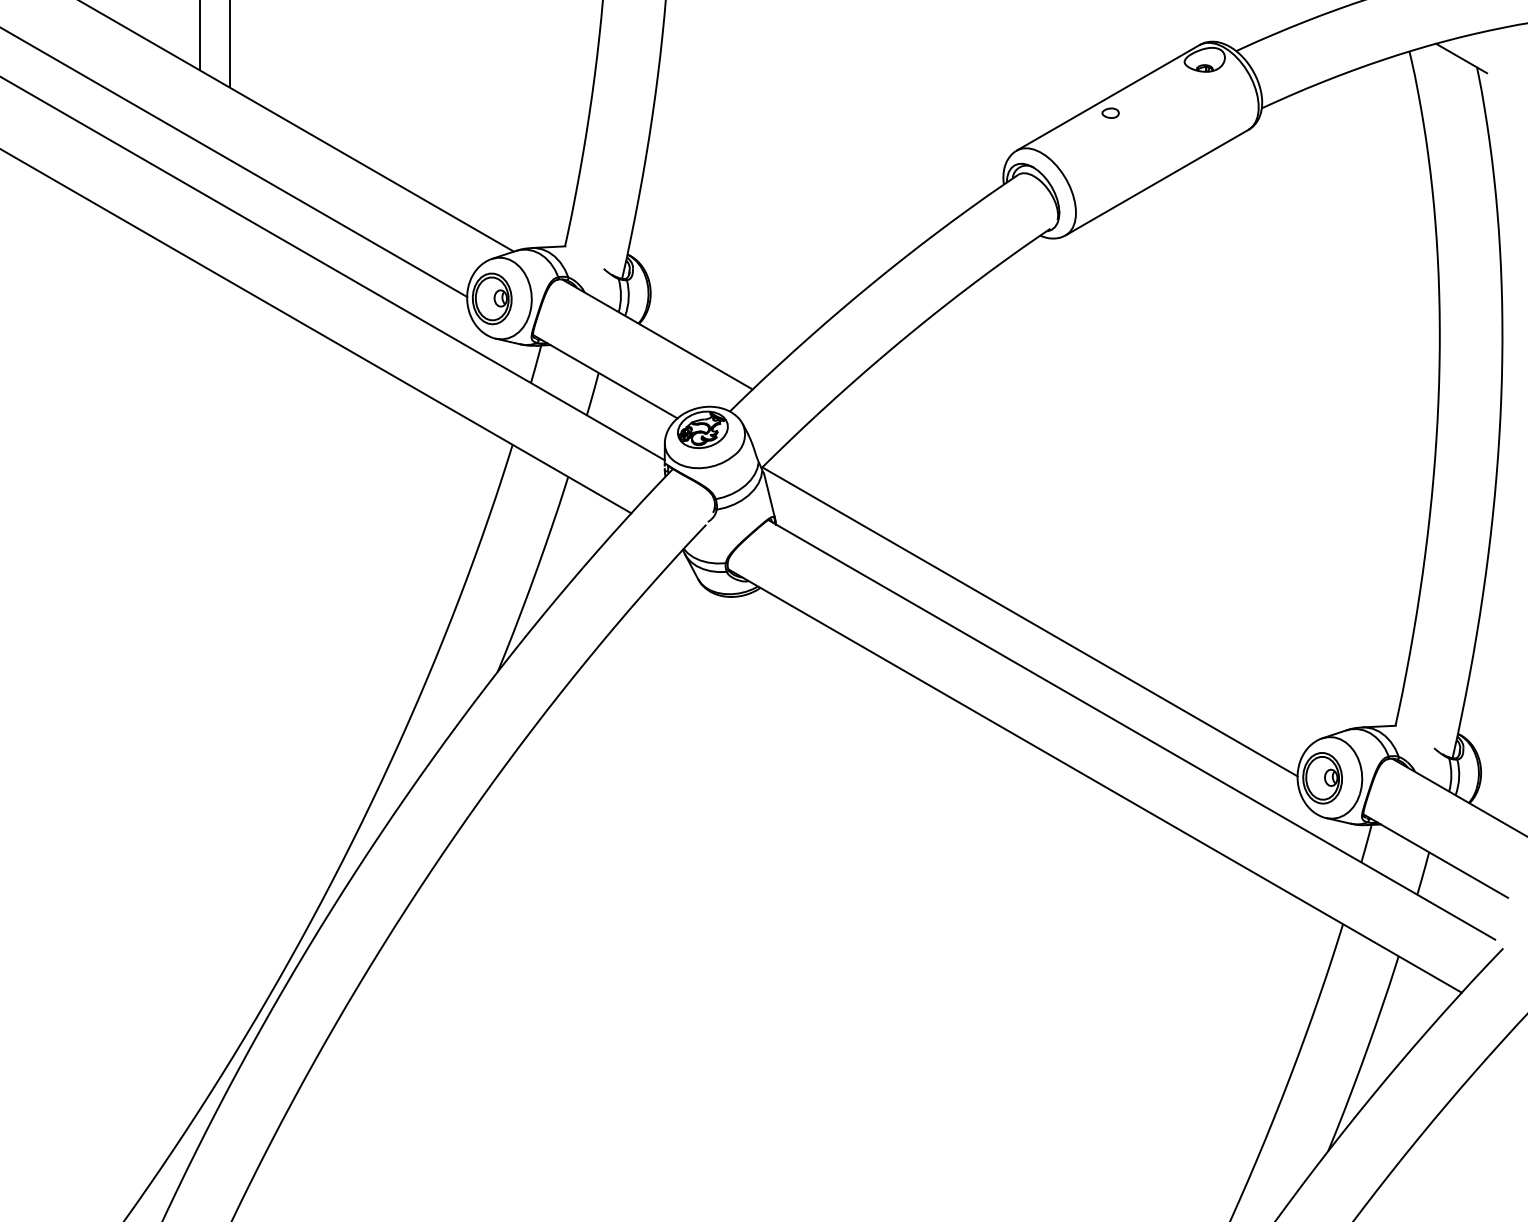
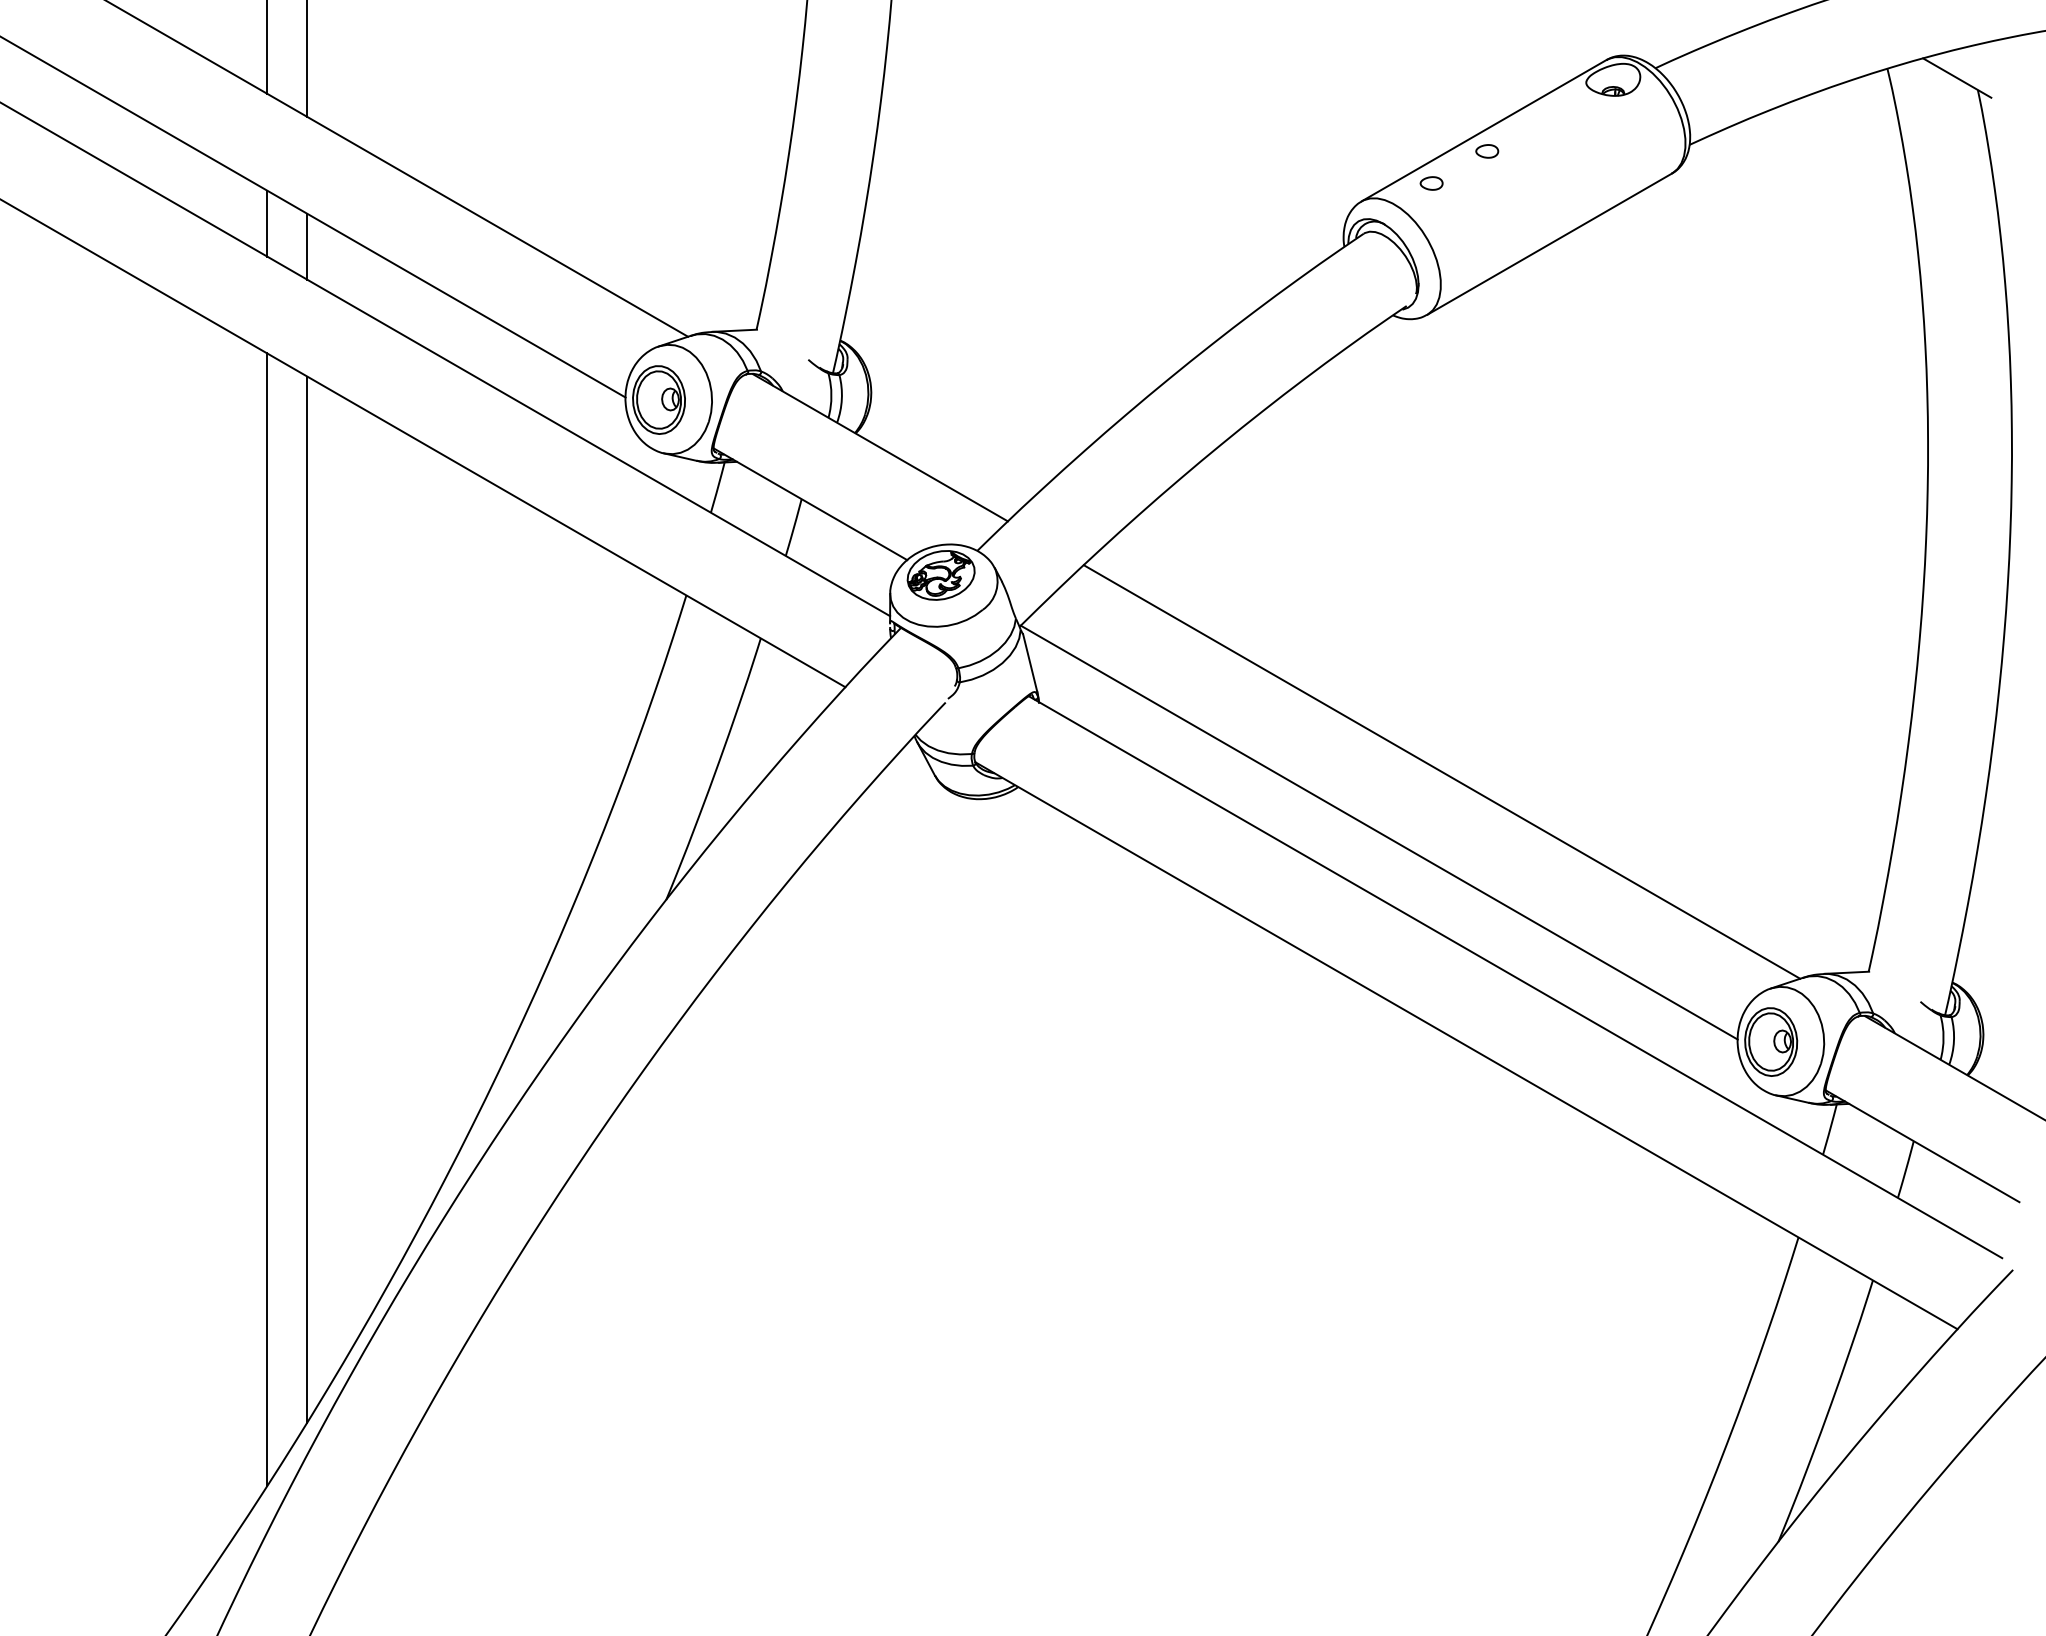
part: (1069, 137) -> (1431, 183), added
line: (199, 167) -> (267, 223), added
line: (229, 184) -> (307, 246), added
line: (1076, 576) -> (1441, 771), added
line: (229, 671) -> (307, 899), added
line: (199, 686) -> (267, 919), added

